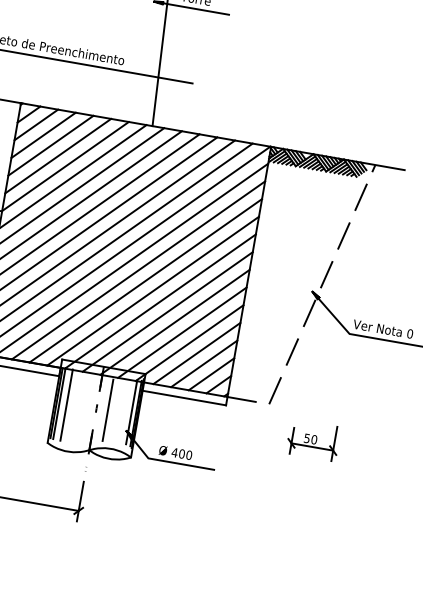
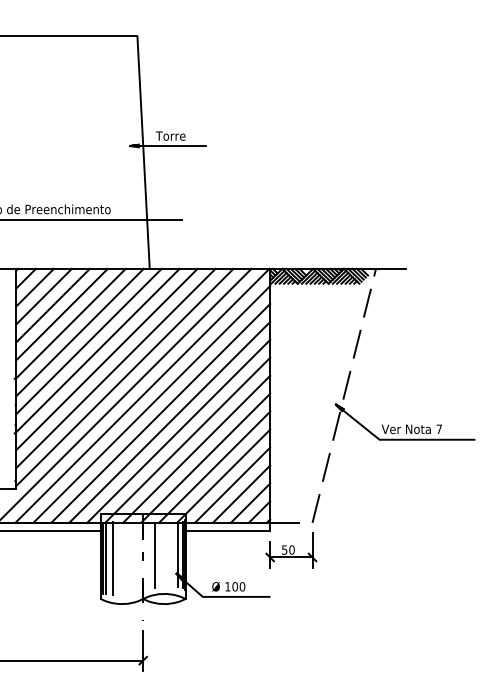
text: (410, 334) -> (439, 429), 0 -> 7
part: (313, 440) -> (291, 550), moved
text: (174, 452) -> (227, 586), 400 -> 100

